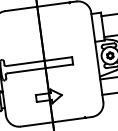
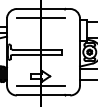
line: (39, 19) -> (41, 18), added
line: (52, 110) -> (41, 86), added

